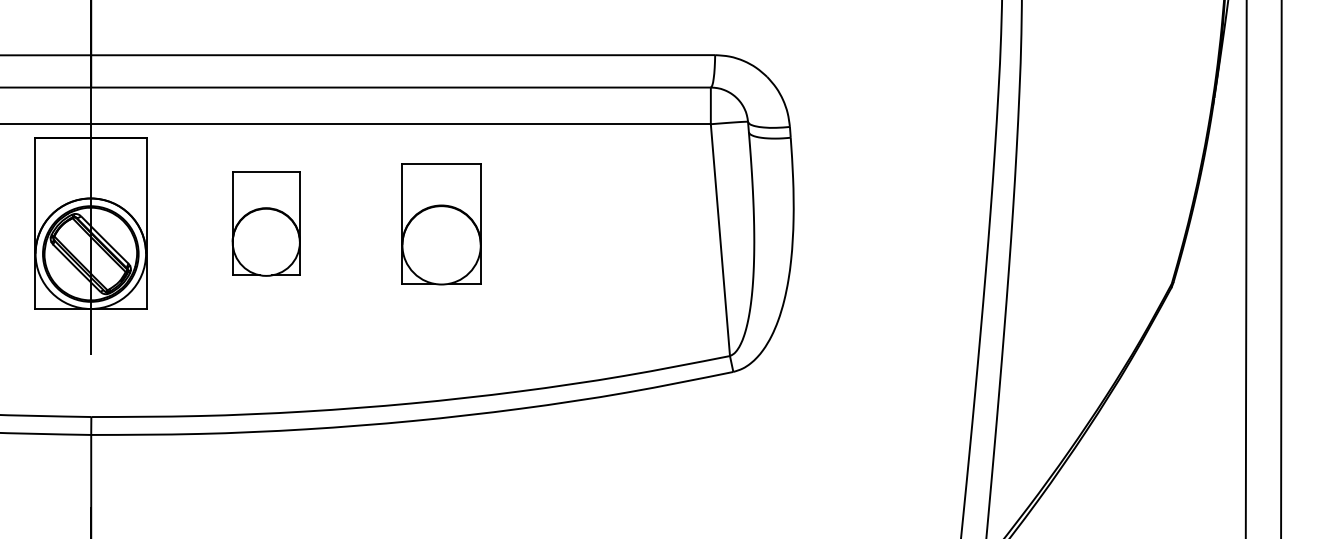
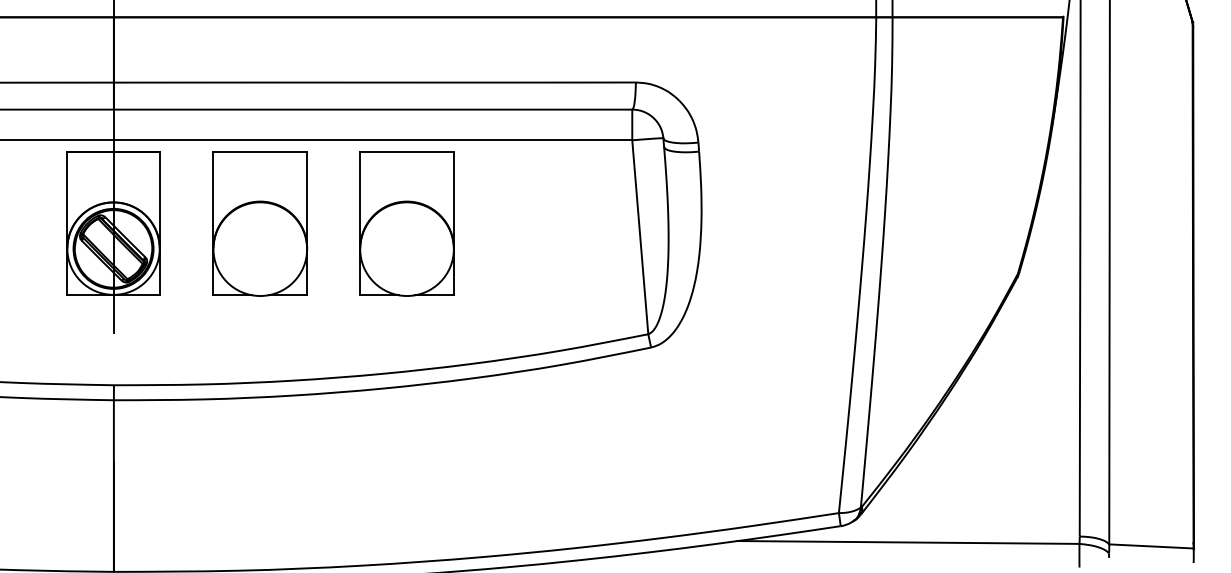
part: (266, 223) -> (260, 223), size x1.67
part: (440, 223) -> (406, 223), size x1.43

